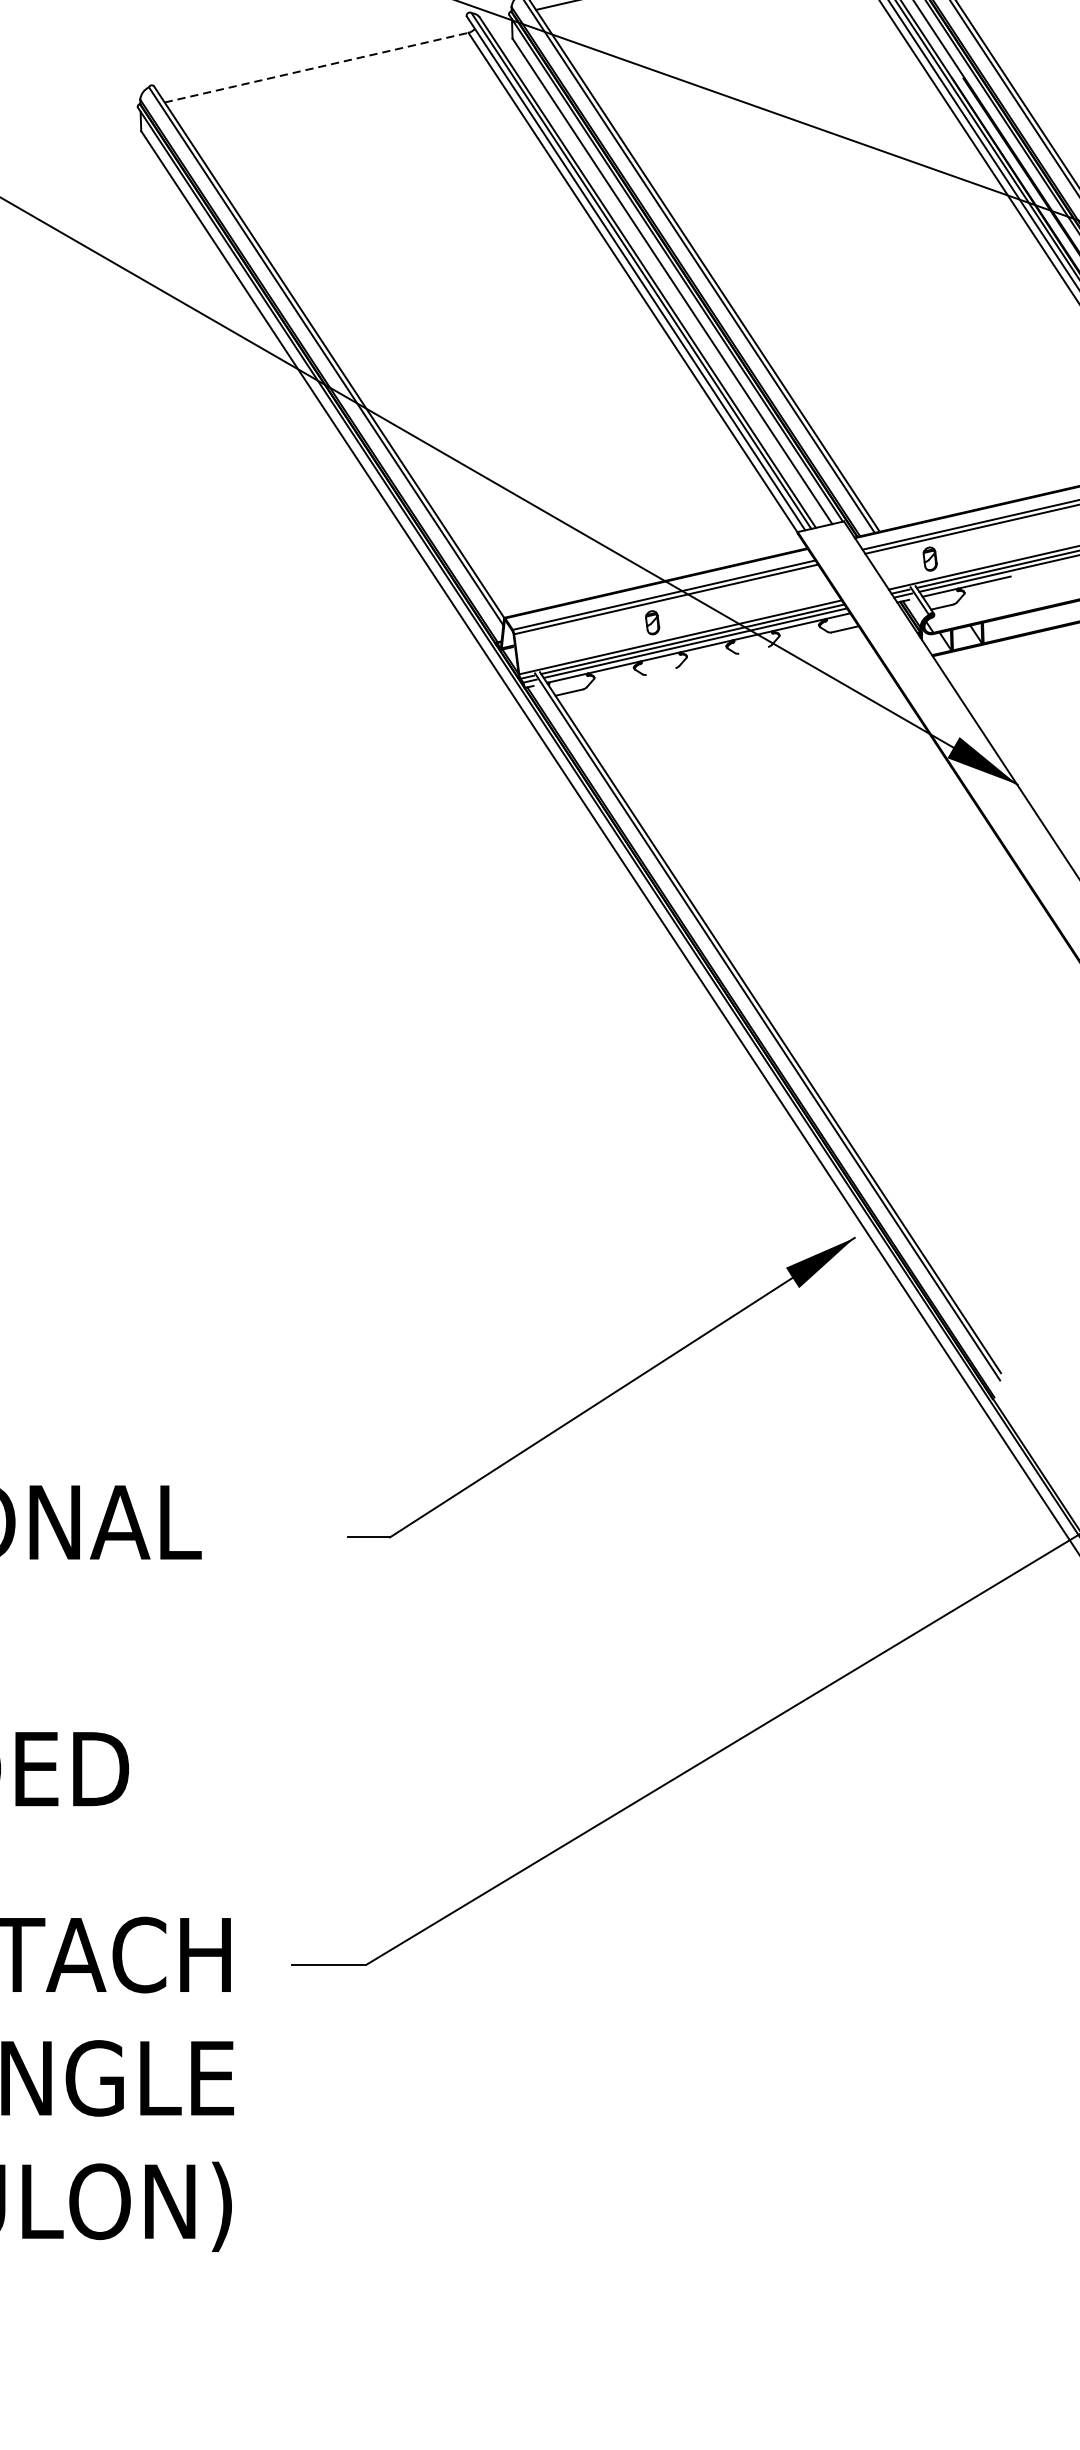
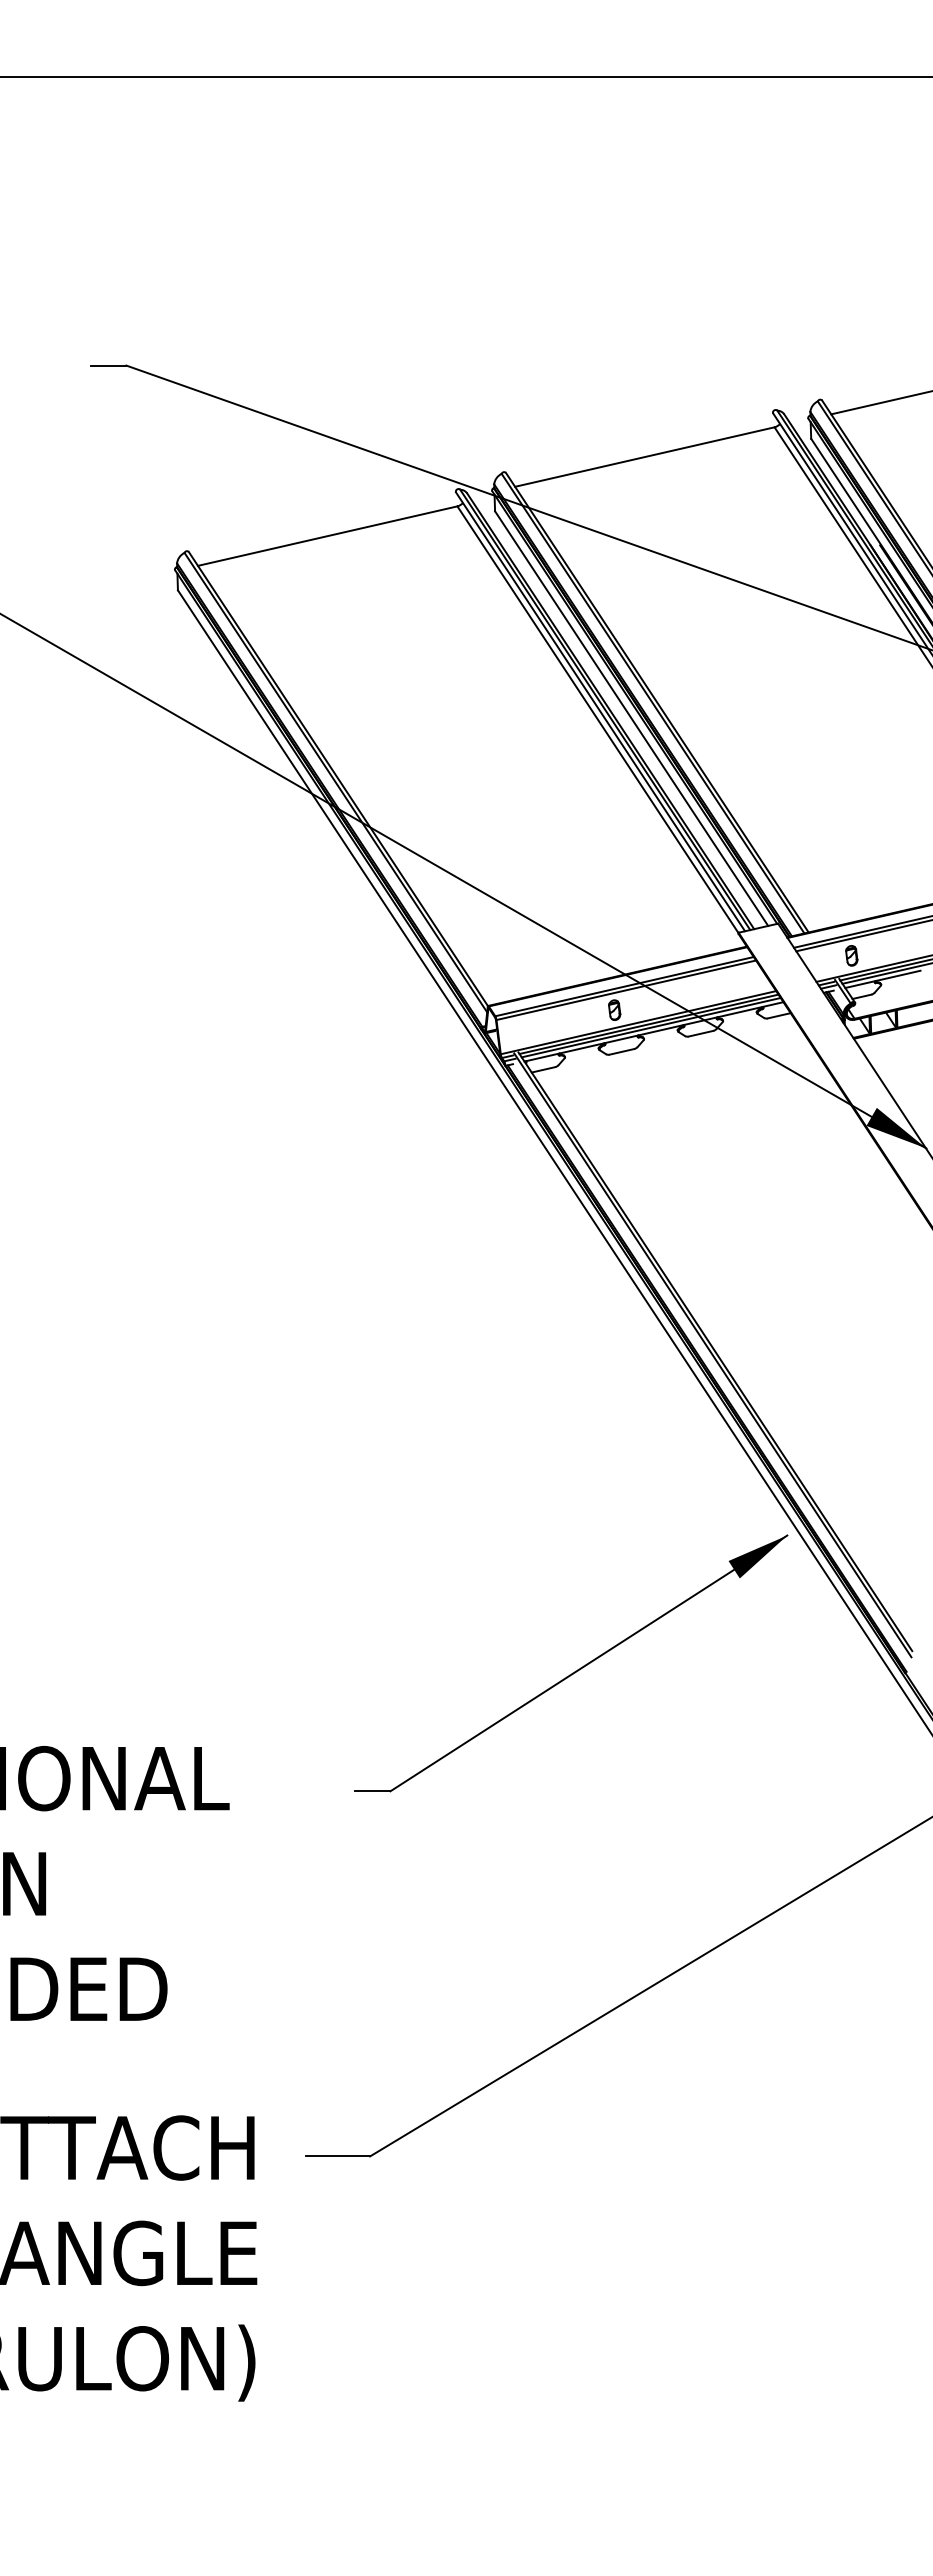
line: (317, 68) -> (328, 536), dashed -> solid
line: (753, 650) -> (700, 1033), added
line: (660, 671) -> (621, 1051), added

